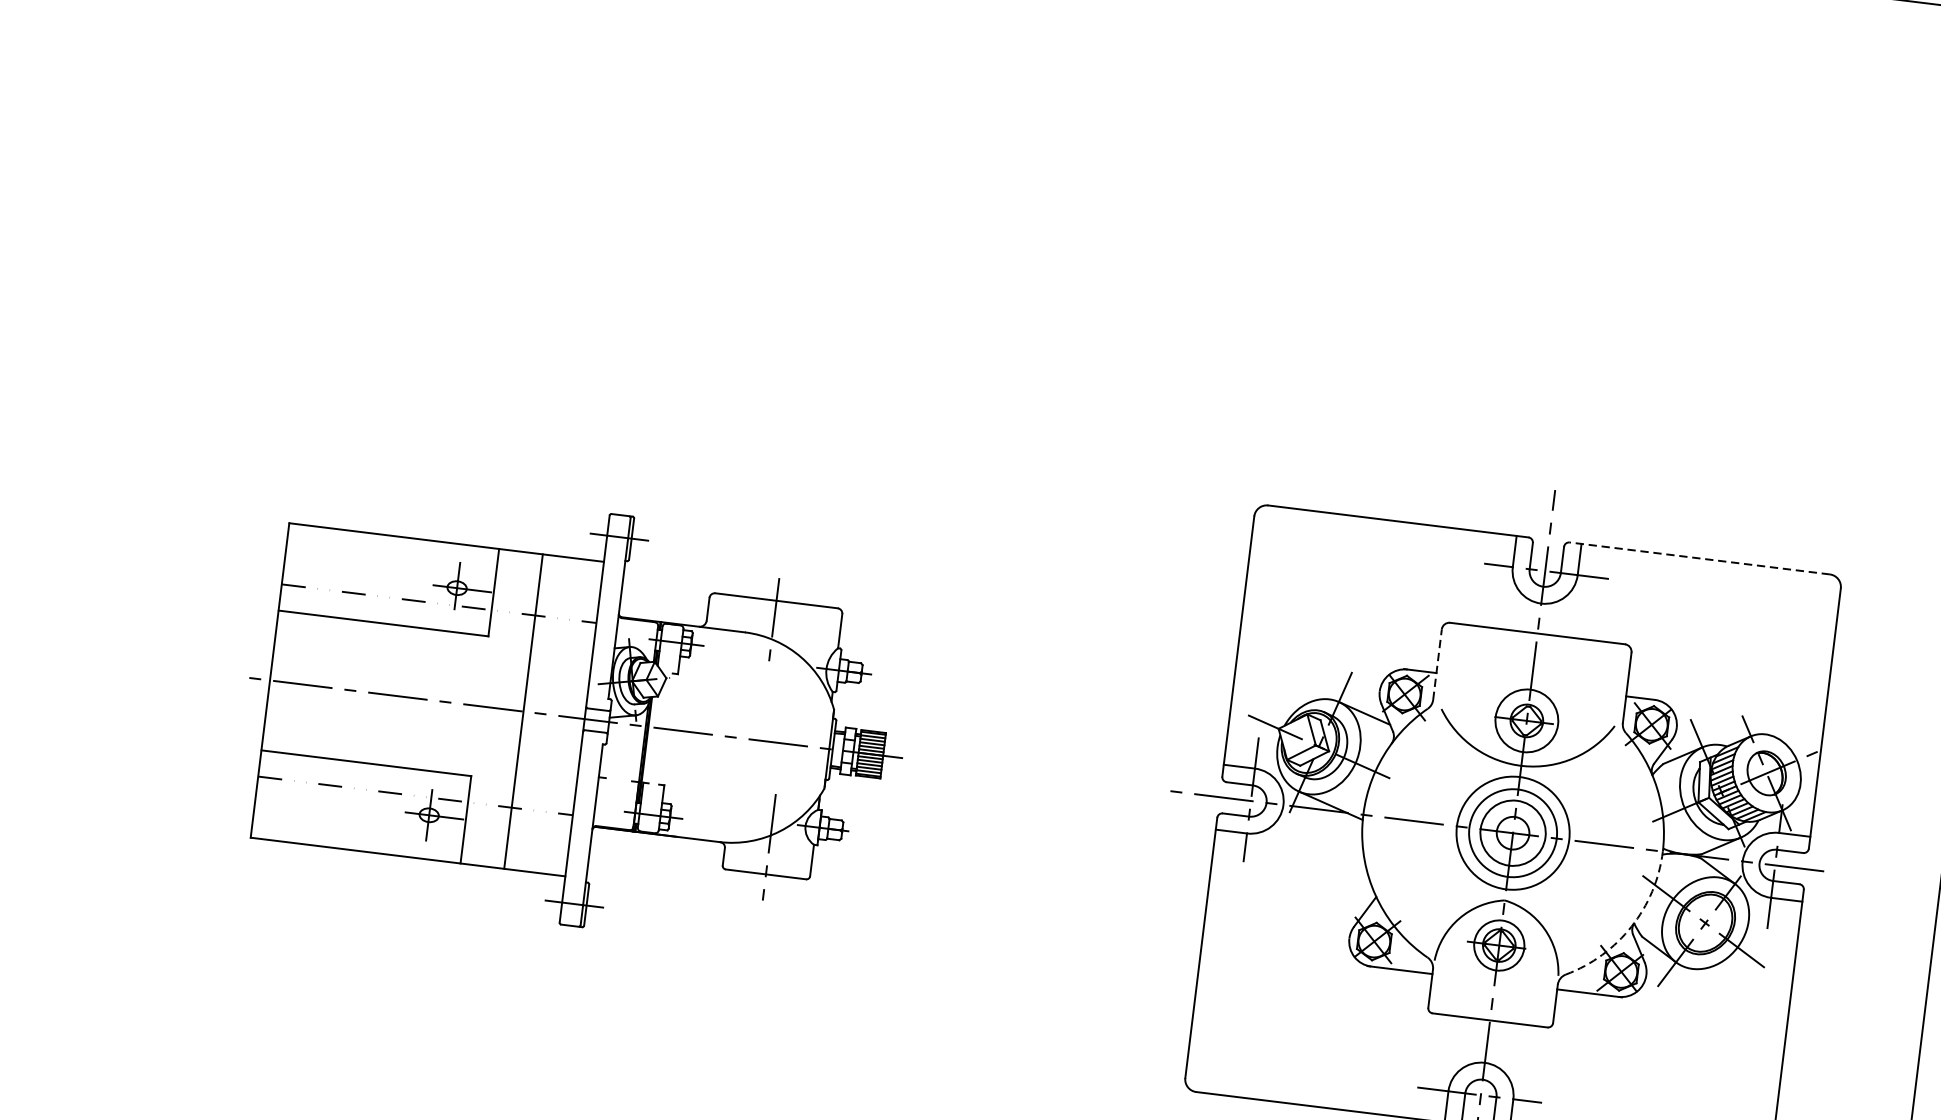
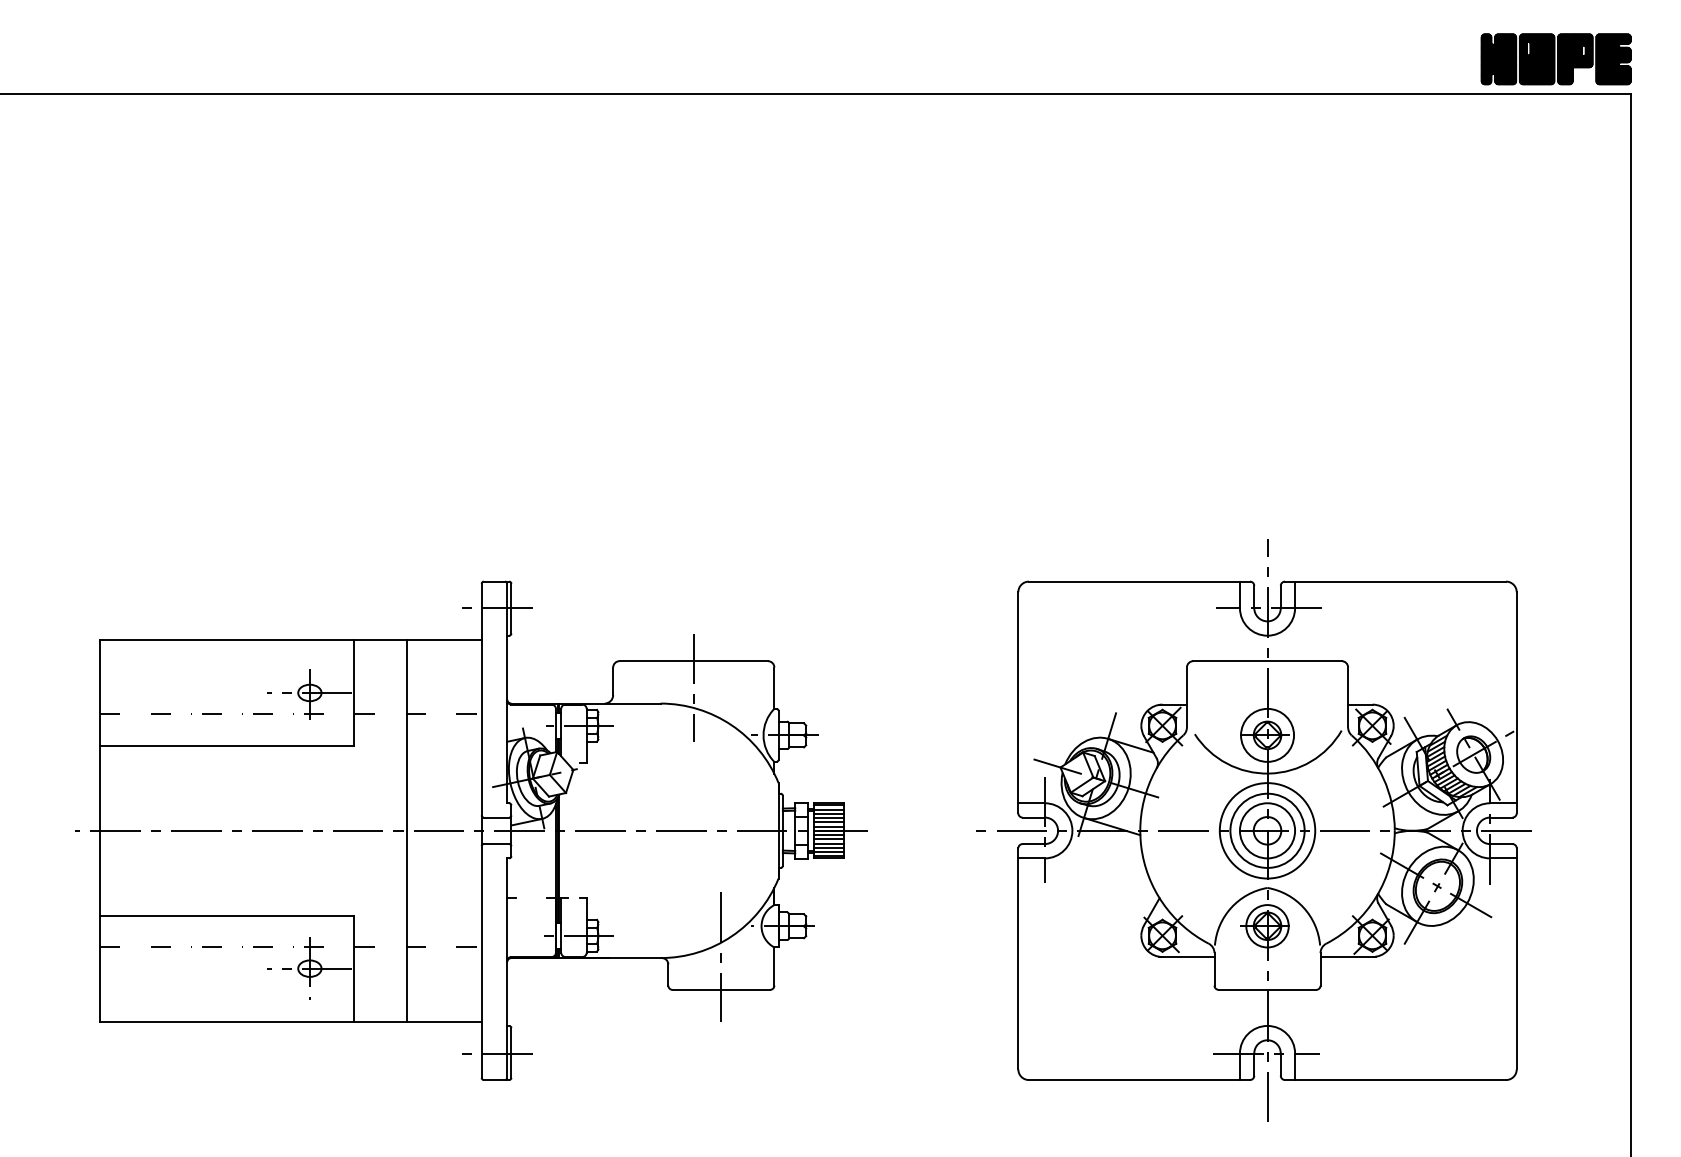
line: (1699, 558) -> (1395, 581), dashed -> solid
line: (1436, 664) -> (1186, 697), dashed -> solid
part: (576, 717) -> (471, 830), size x1.43
arc: (1631, 926) -> (1376, 896), dashed -> solid

